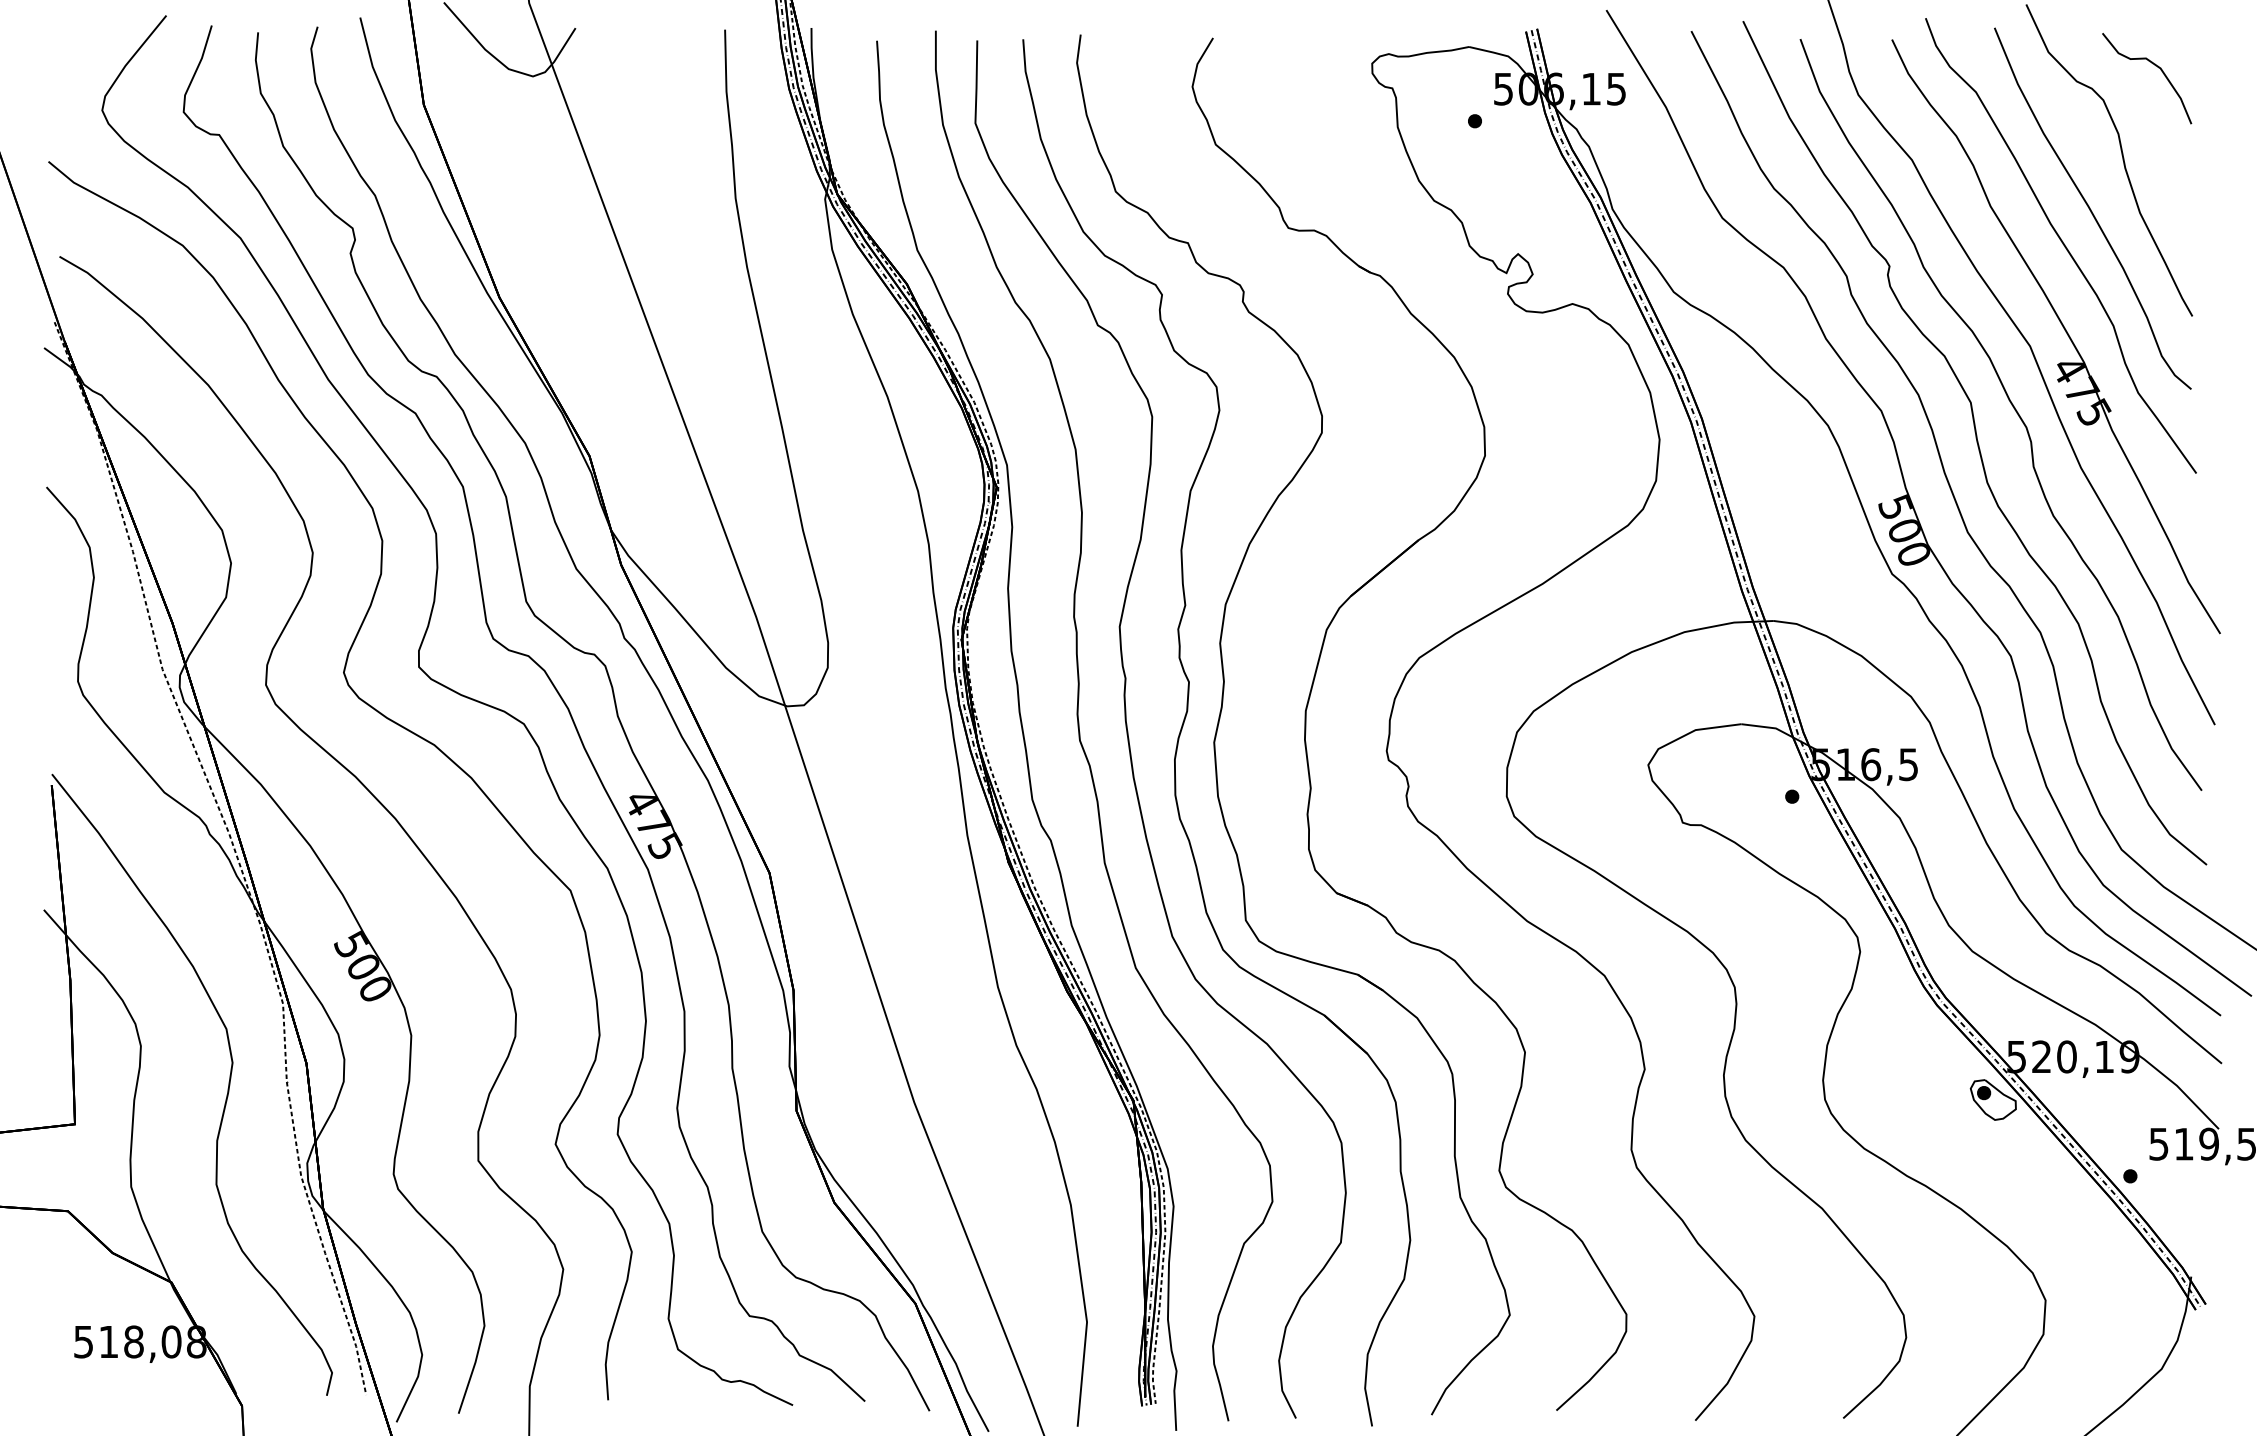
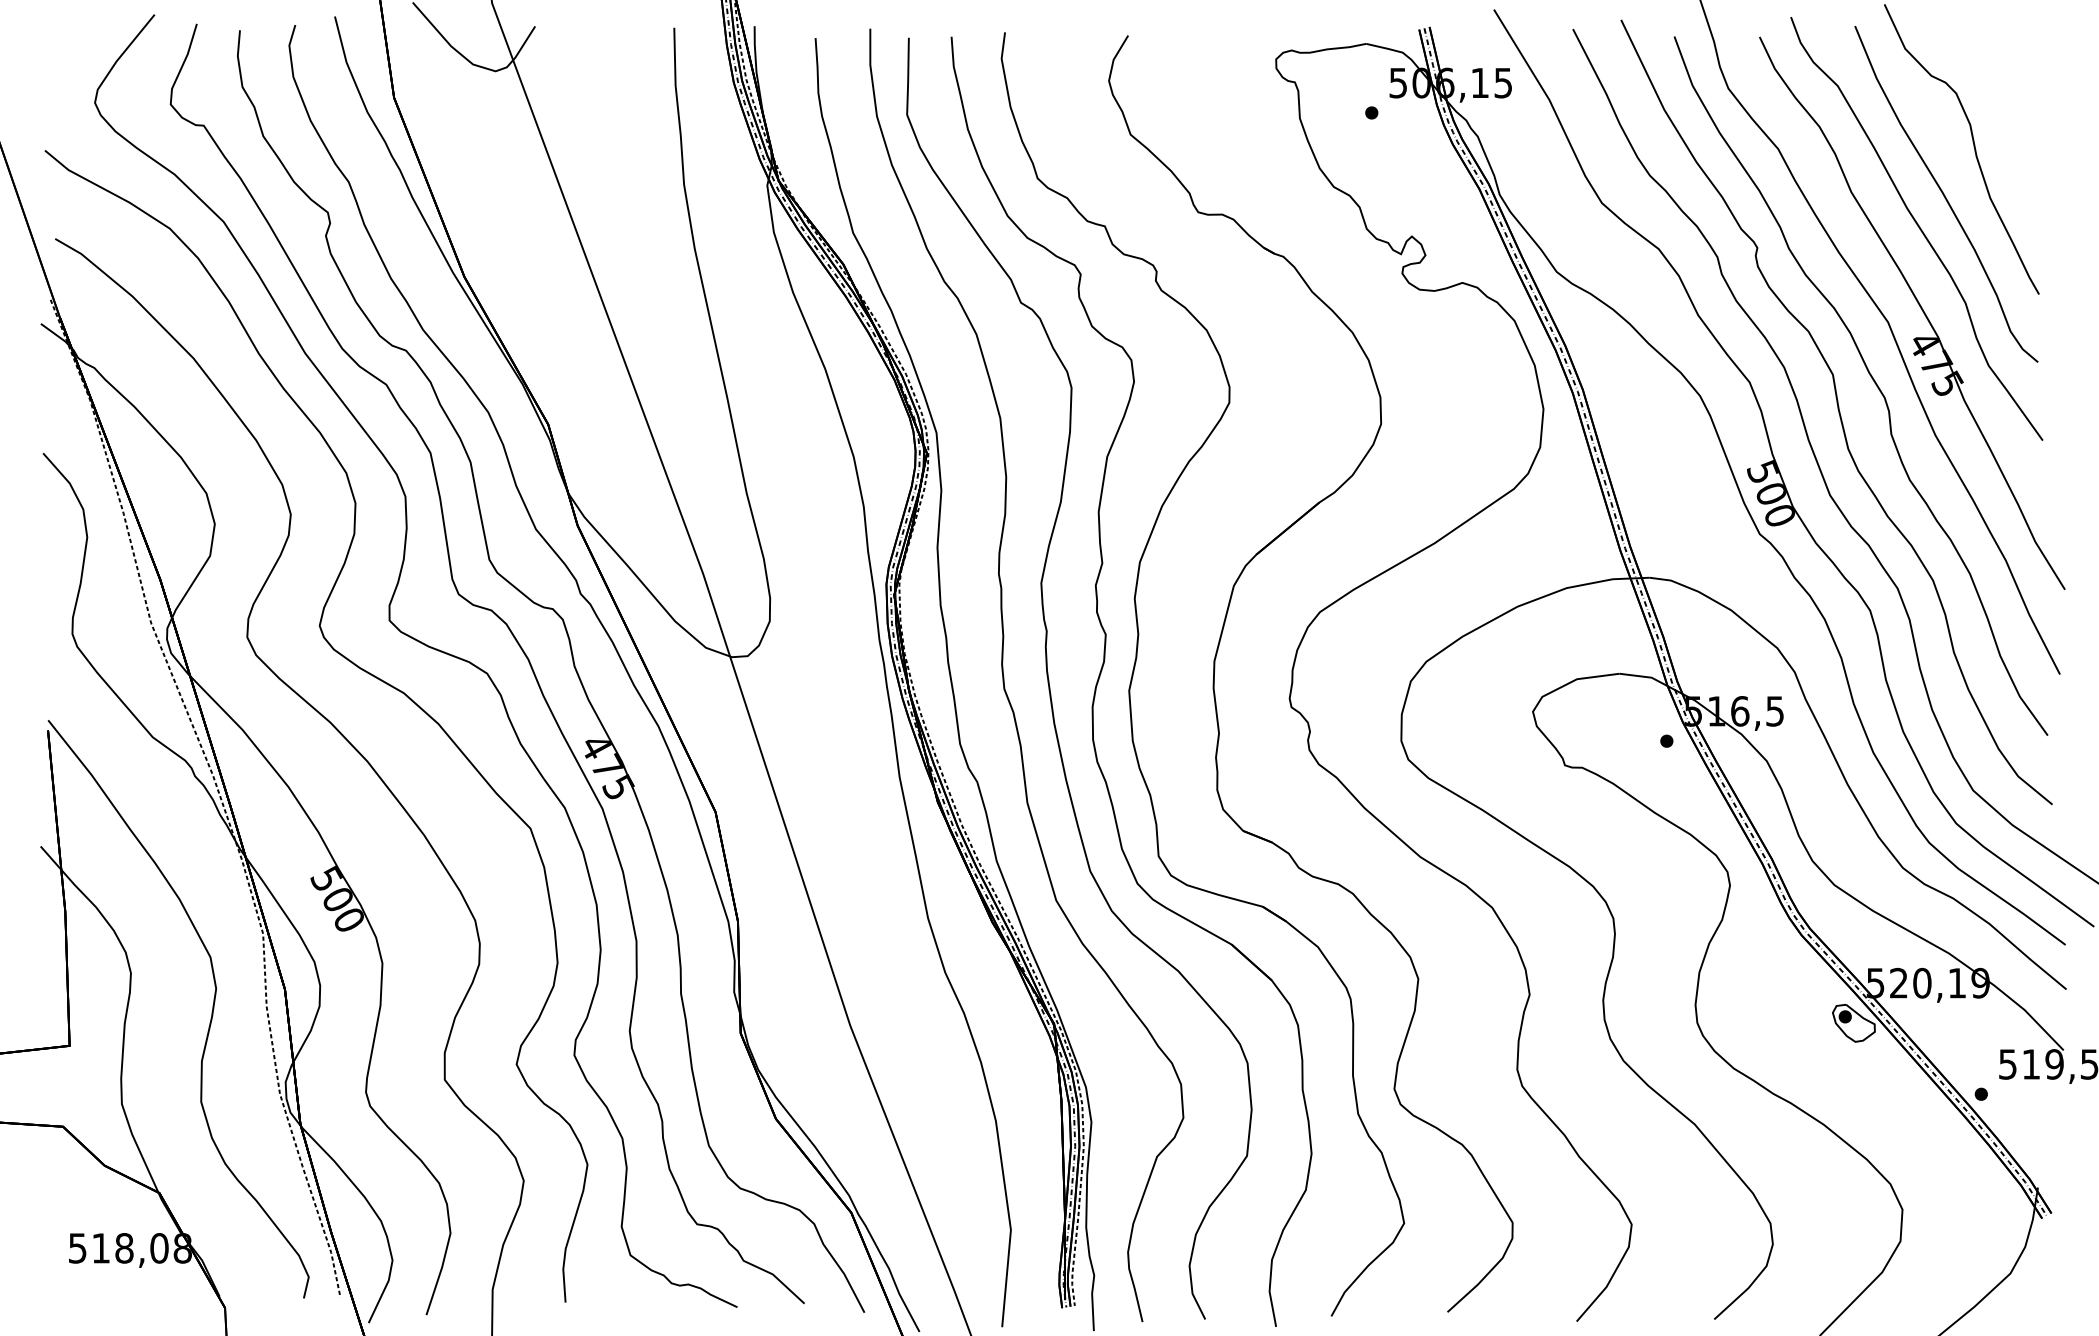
curve: (2155, 66) -> (2004, 62), removed

